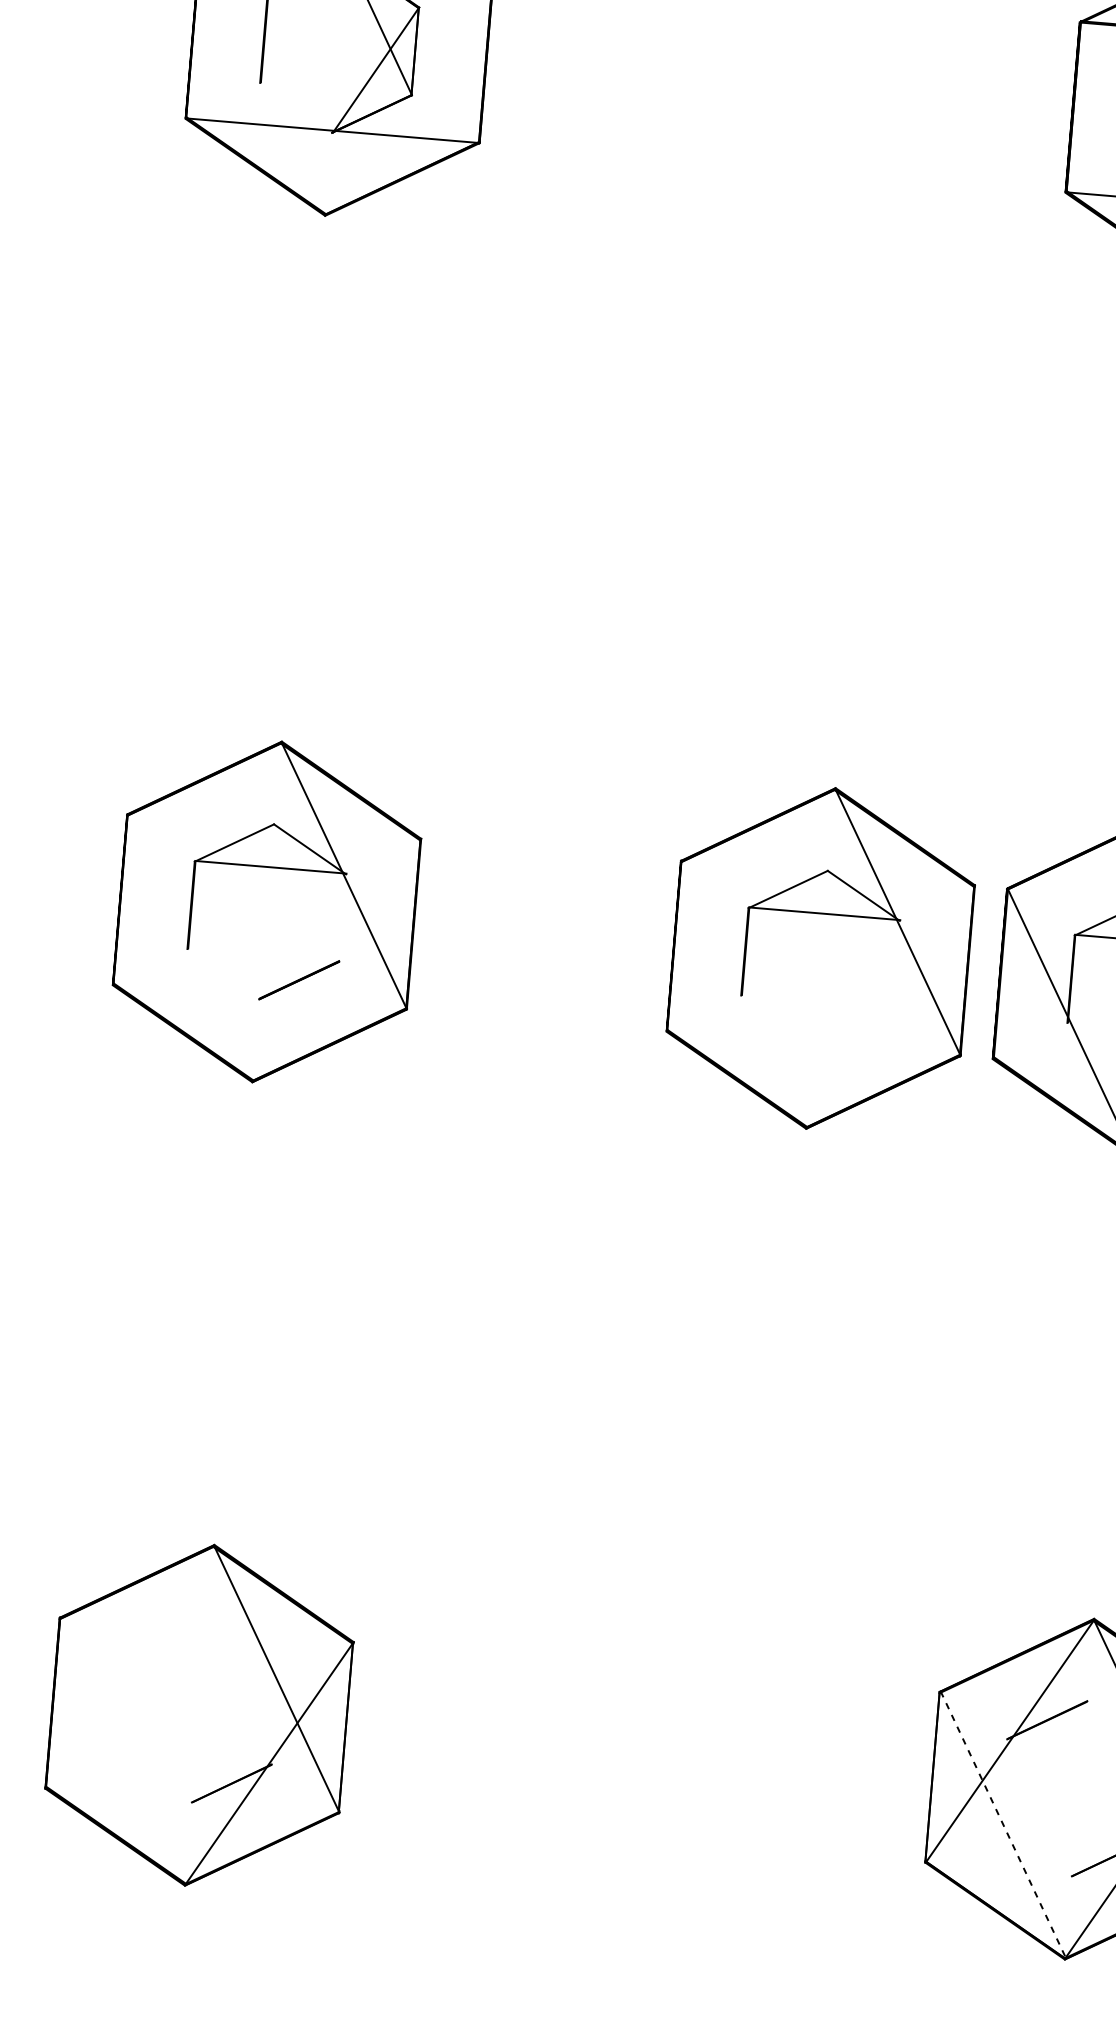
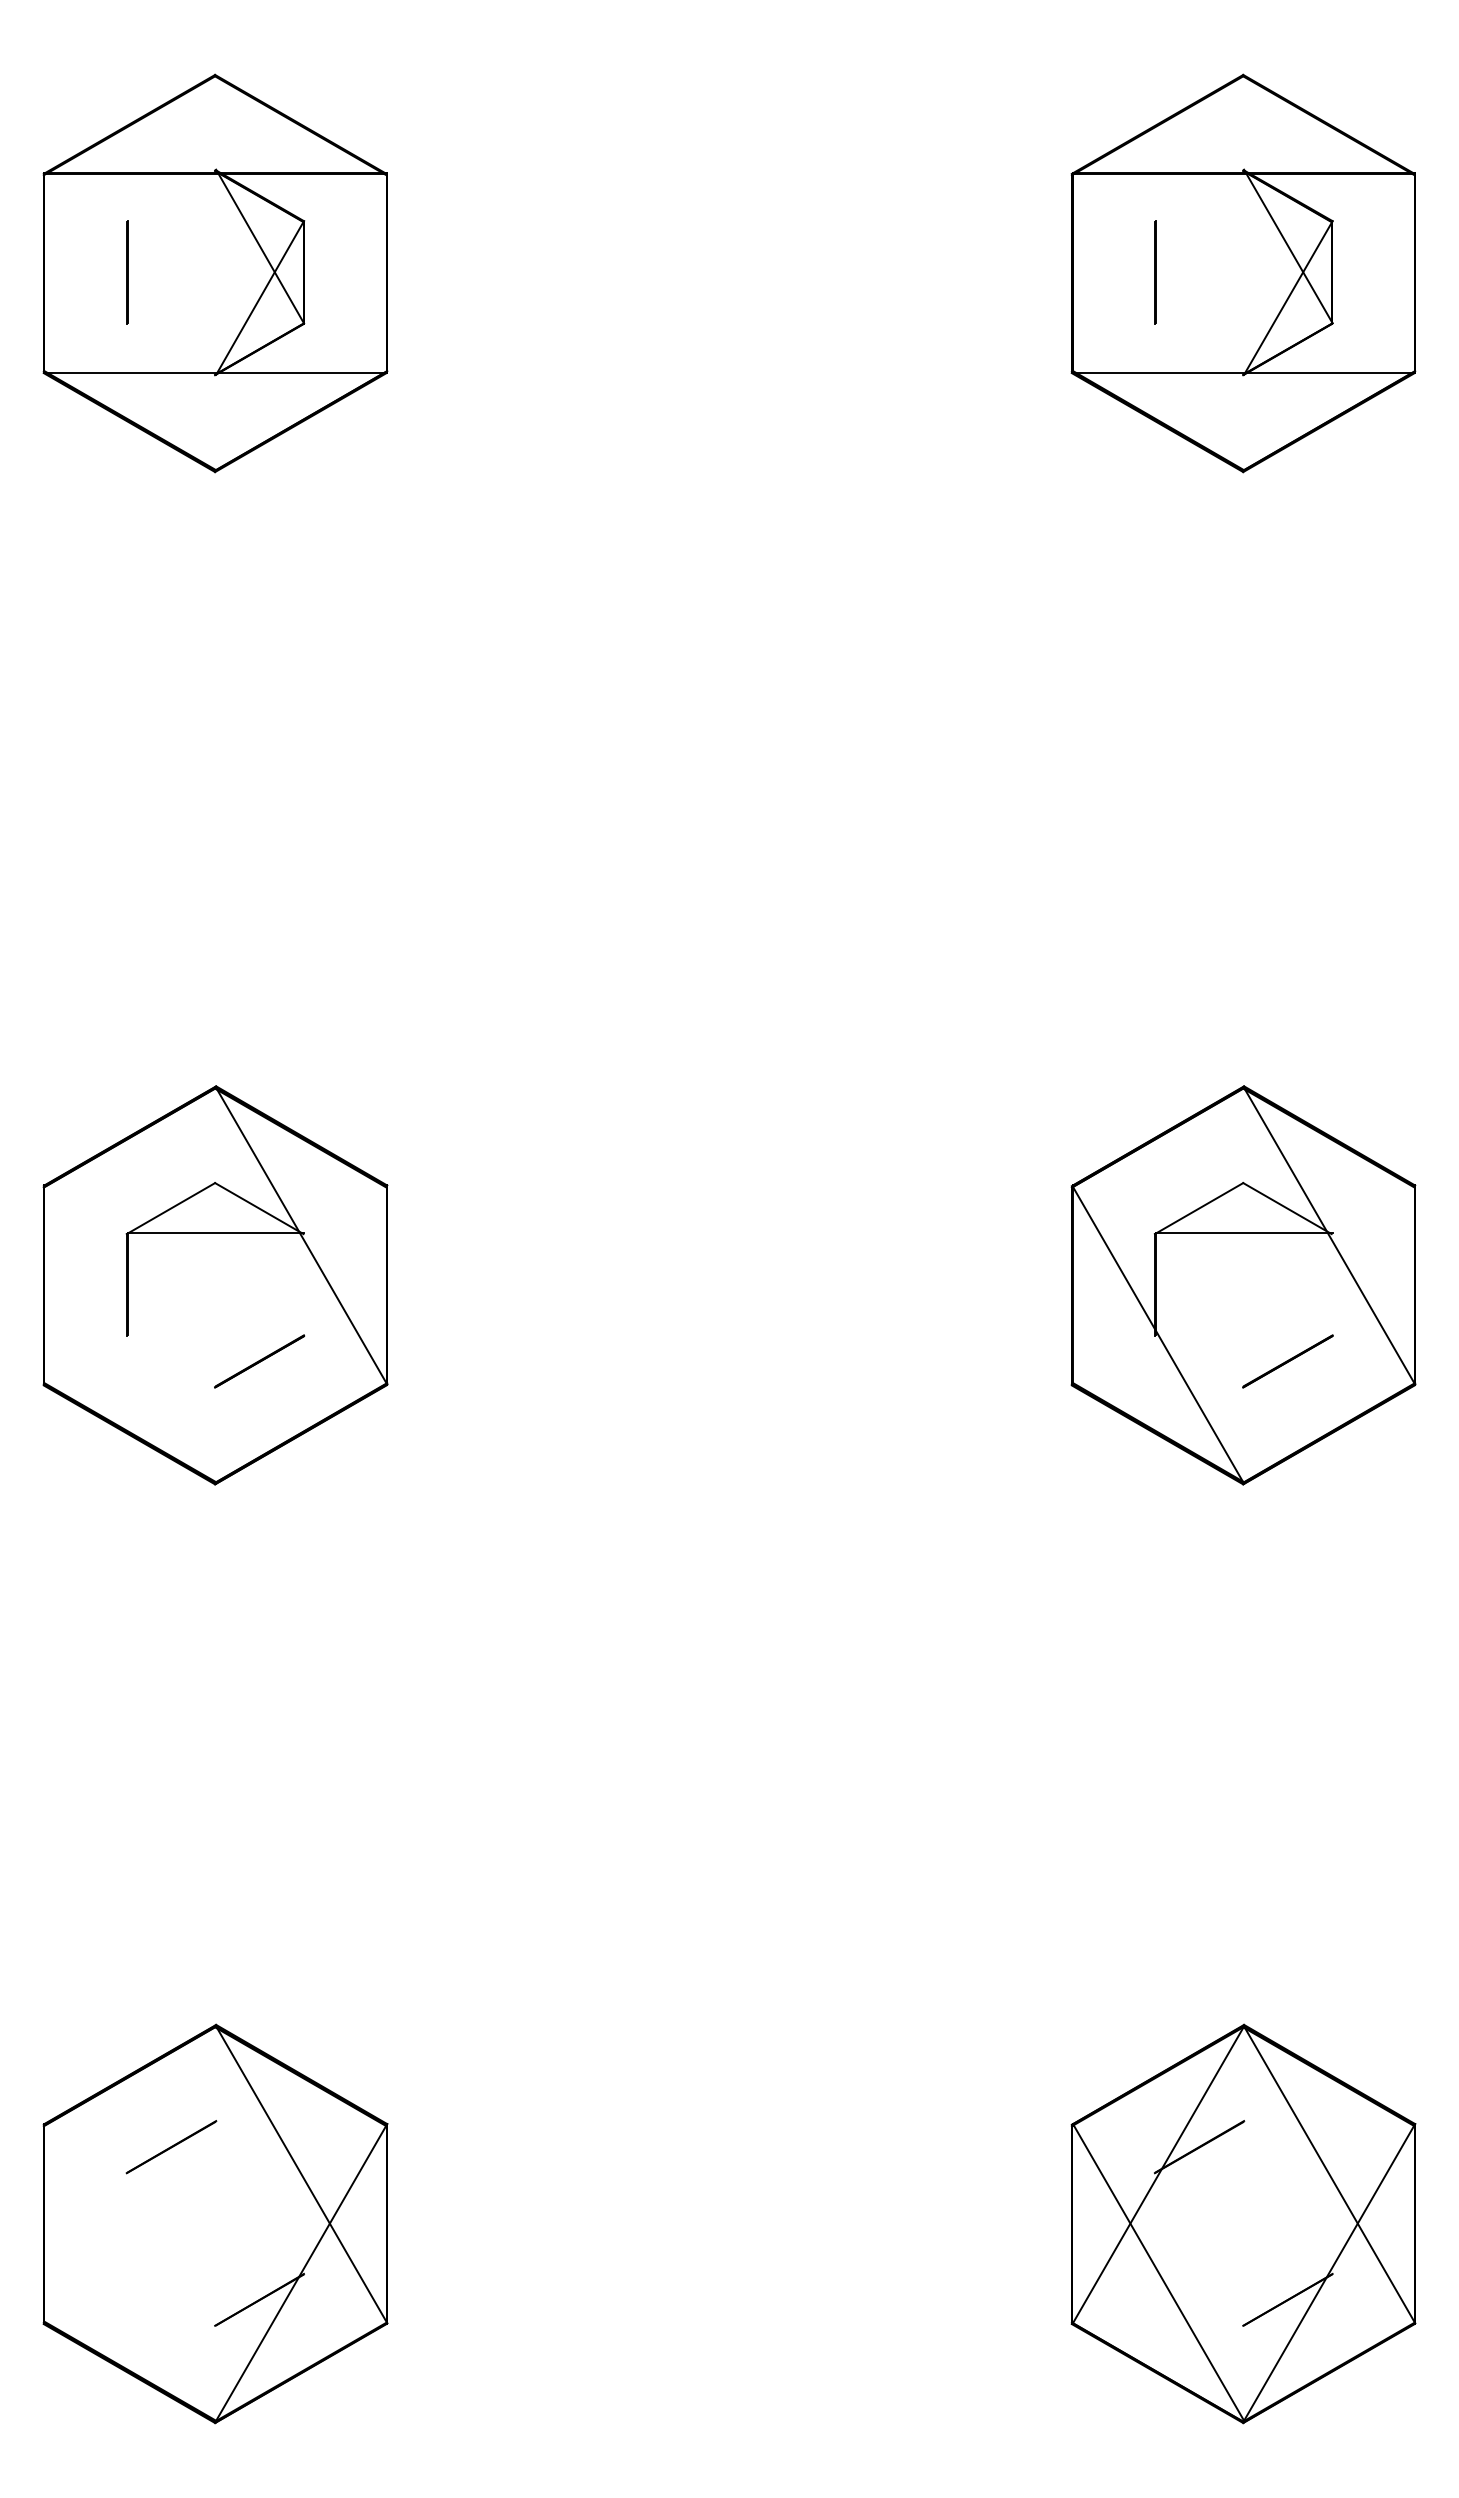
part: (820, 958) -> (862, 1285), removed
line: (167, 1646) -> (171, 2147), added
line: (1003, 1824) -> (1158, 2272), dashed -> solid

